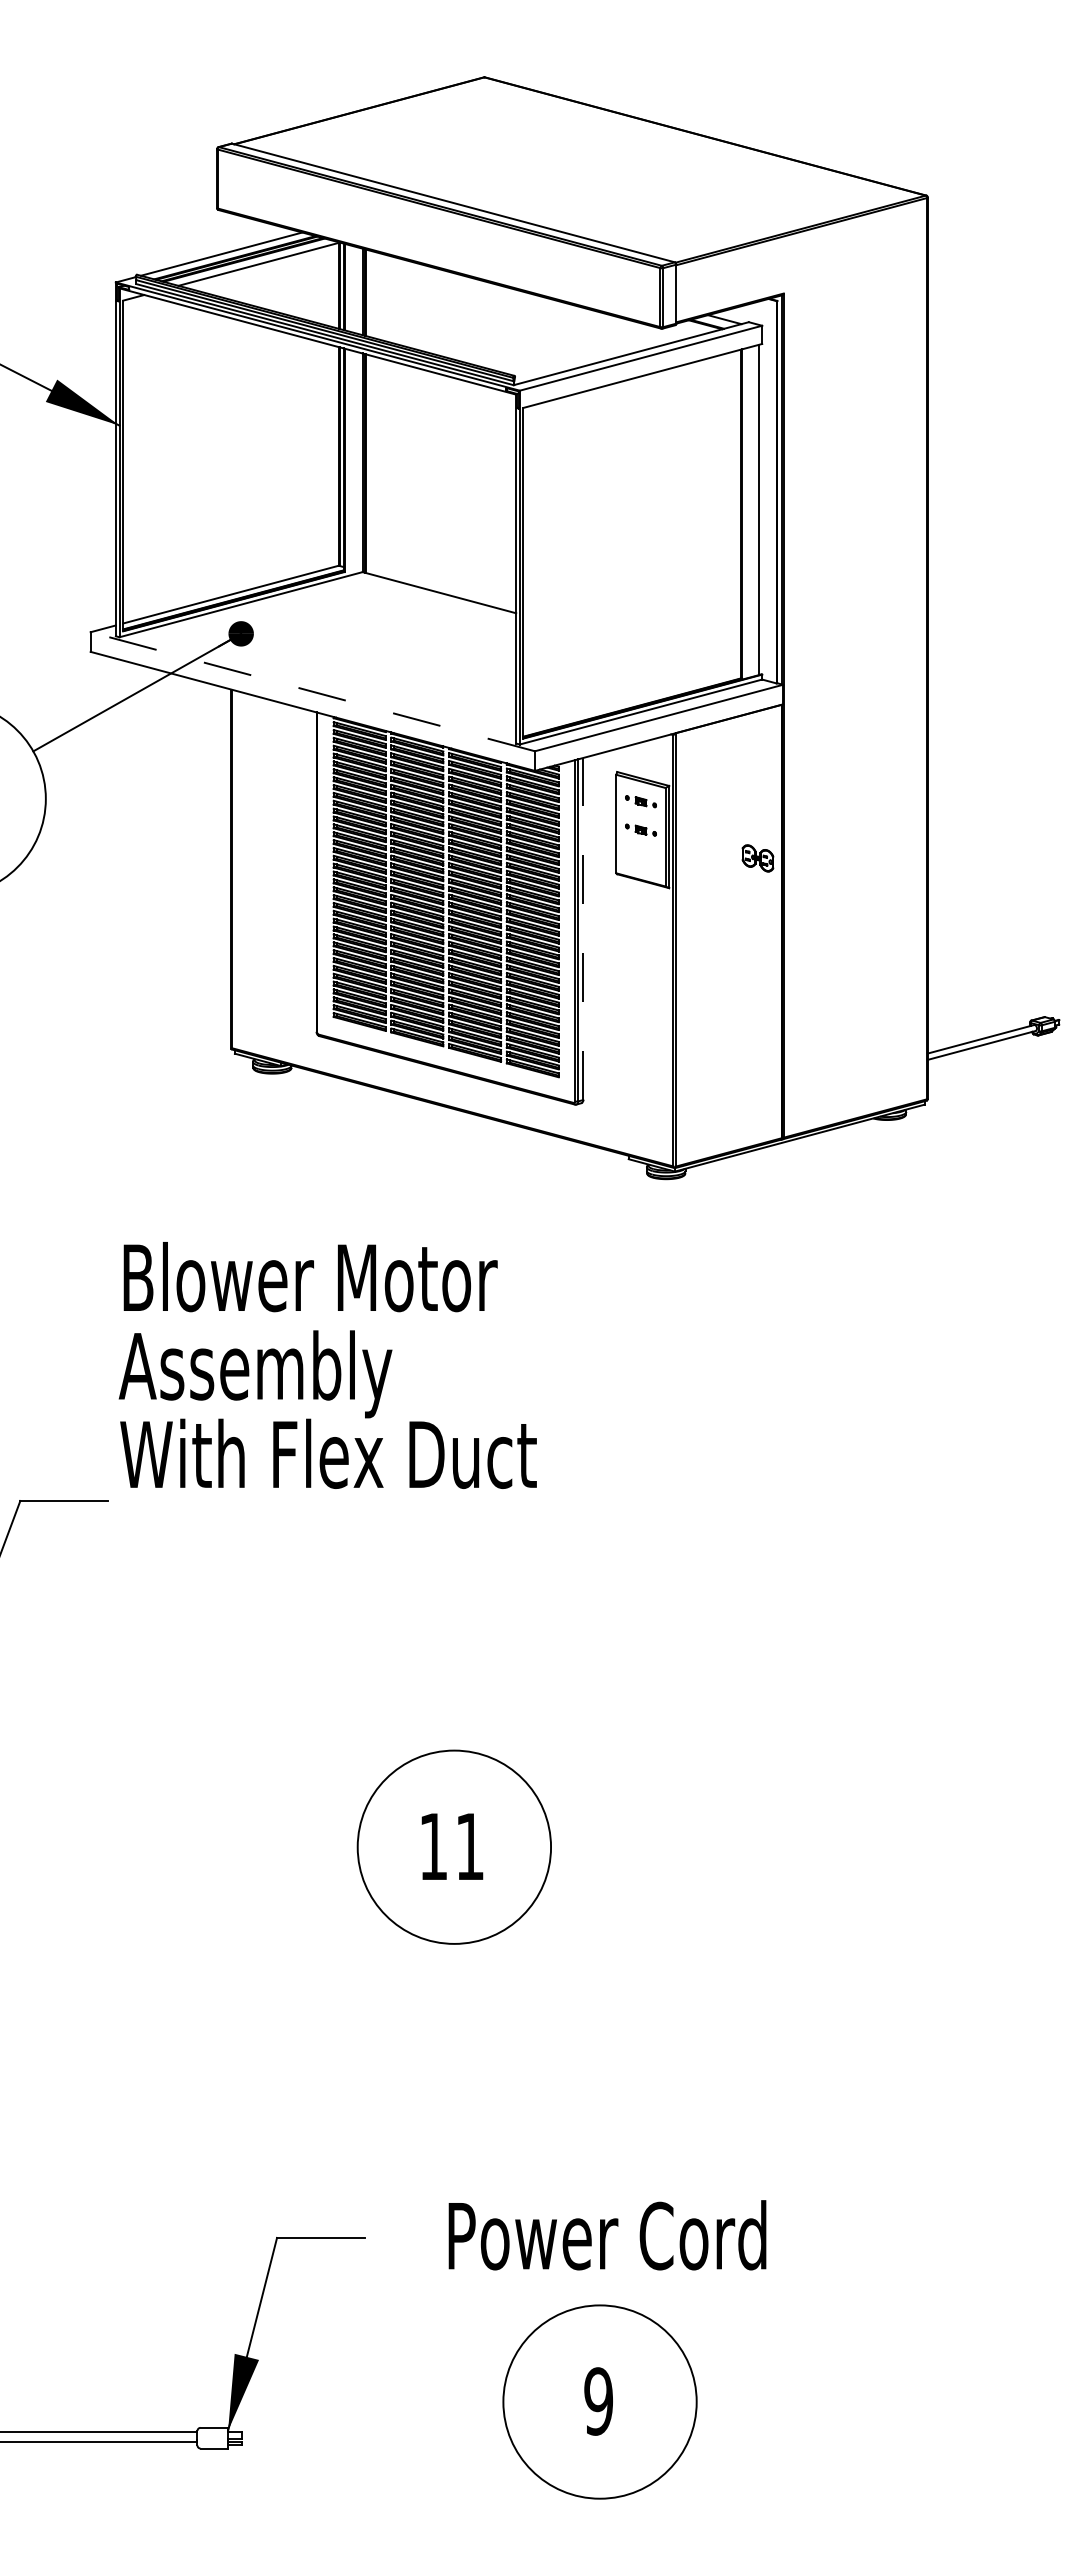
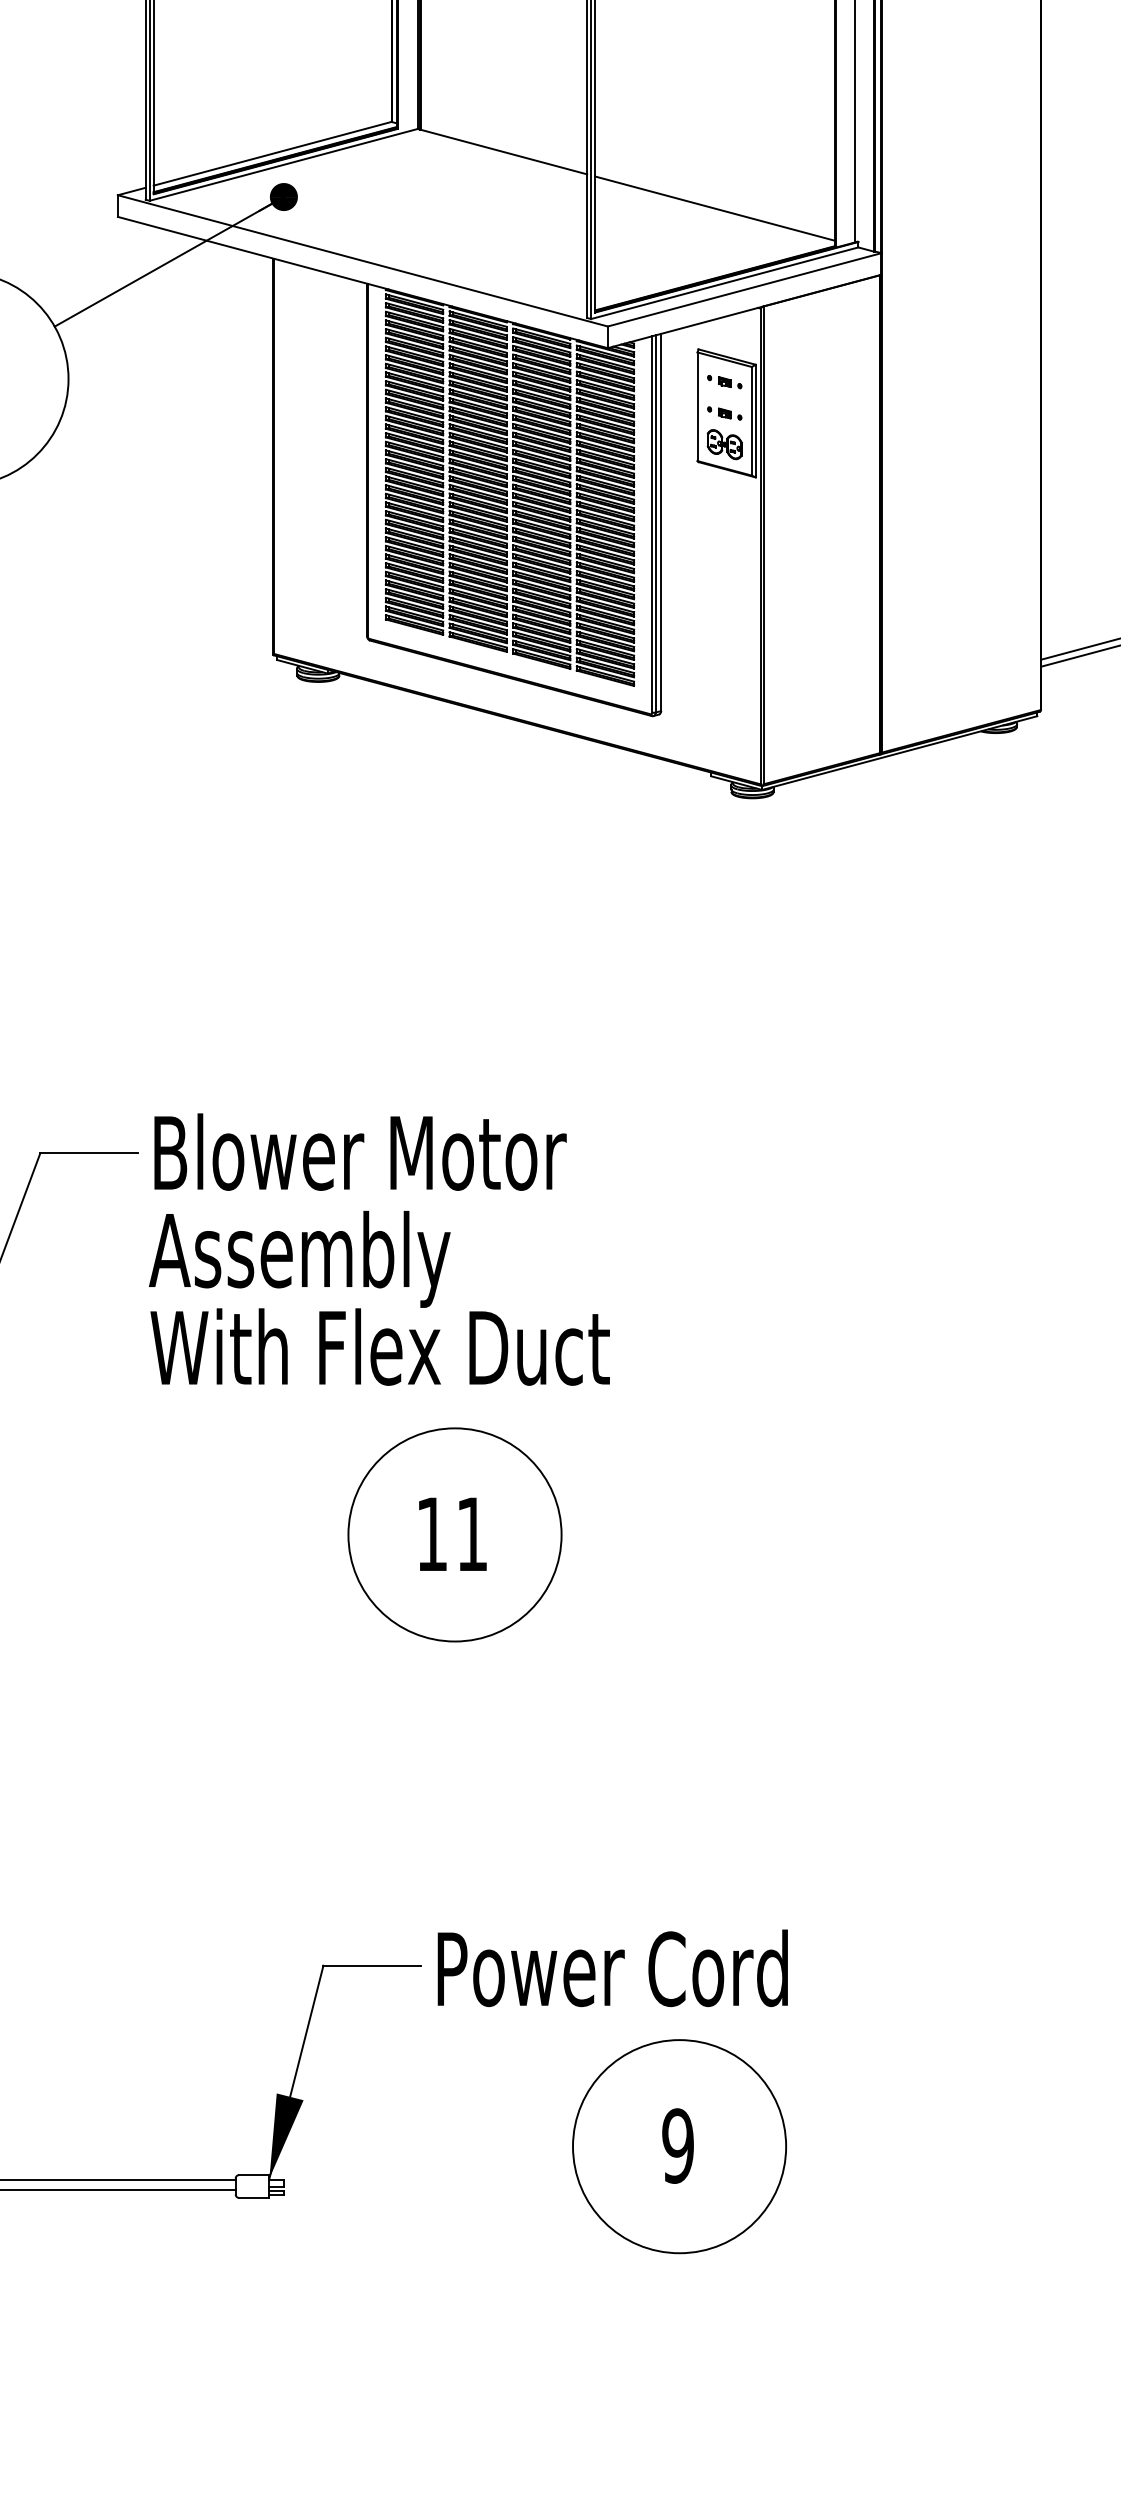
line: (632, 644) -> (715, 208), added
line: (312, 691) -> (362, 260), dashed -> solid
part: (757, 858) -> (724, 444), moved
line: (583, 928) -> (661, 521), dashed -> solid
text: (327, 1365) -> (379, 1249), moved
part: (453, 1846) -> (454, 1534), moved
text: (607, 2235) -> (612, 1968), moved

